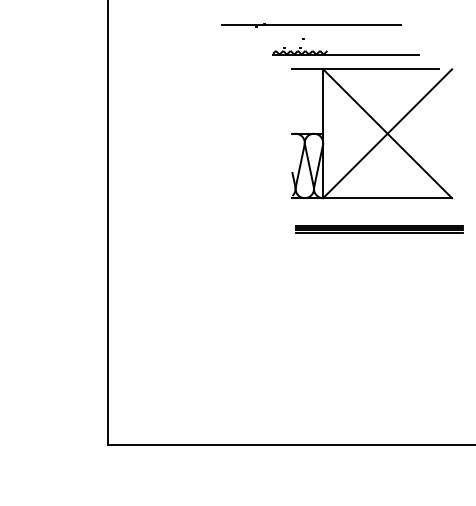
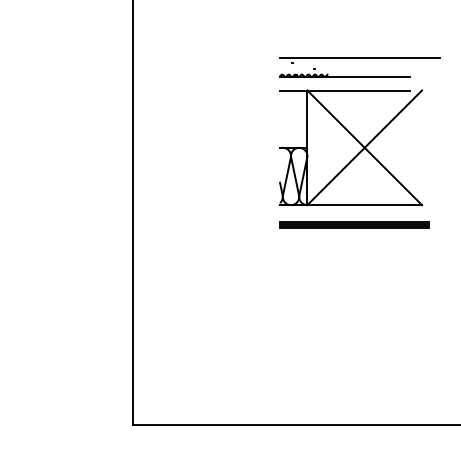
part: (310, 27) -> (359, 60), moved
part: (372, 133) -> (351, 147), moved
part: (379, 228) -> (354, 224), moved

